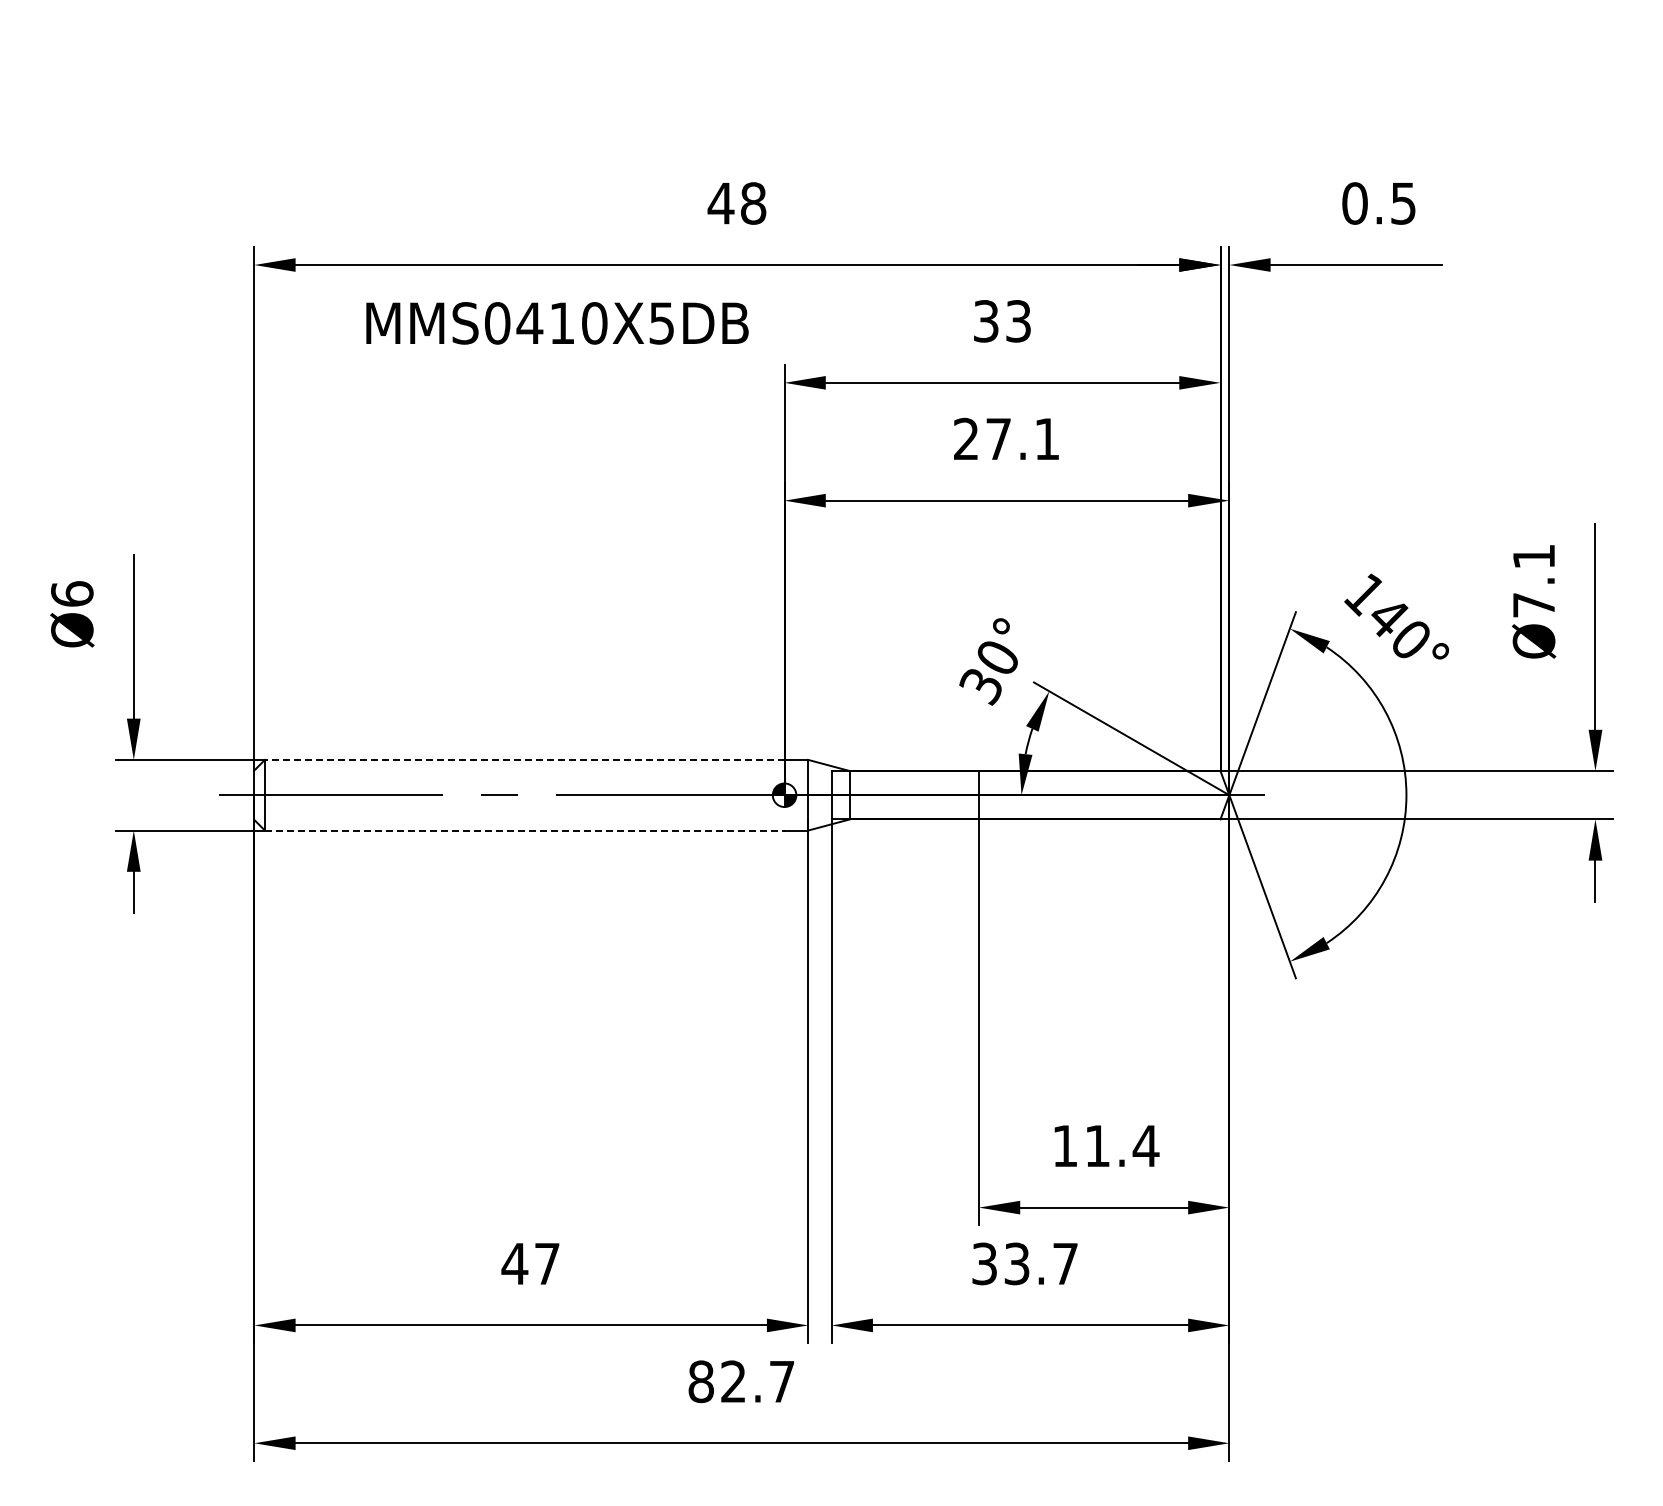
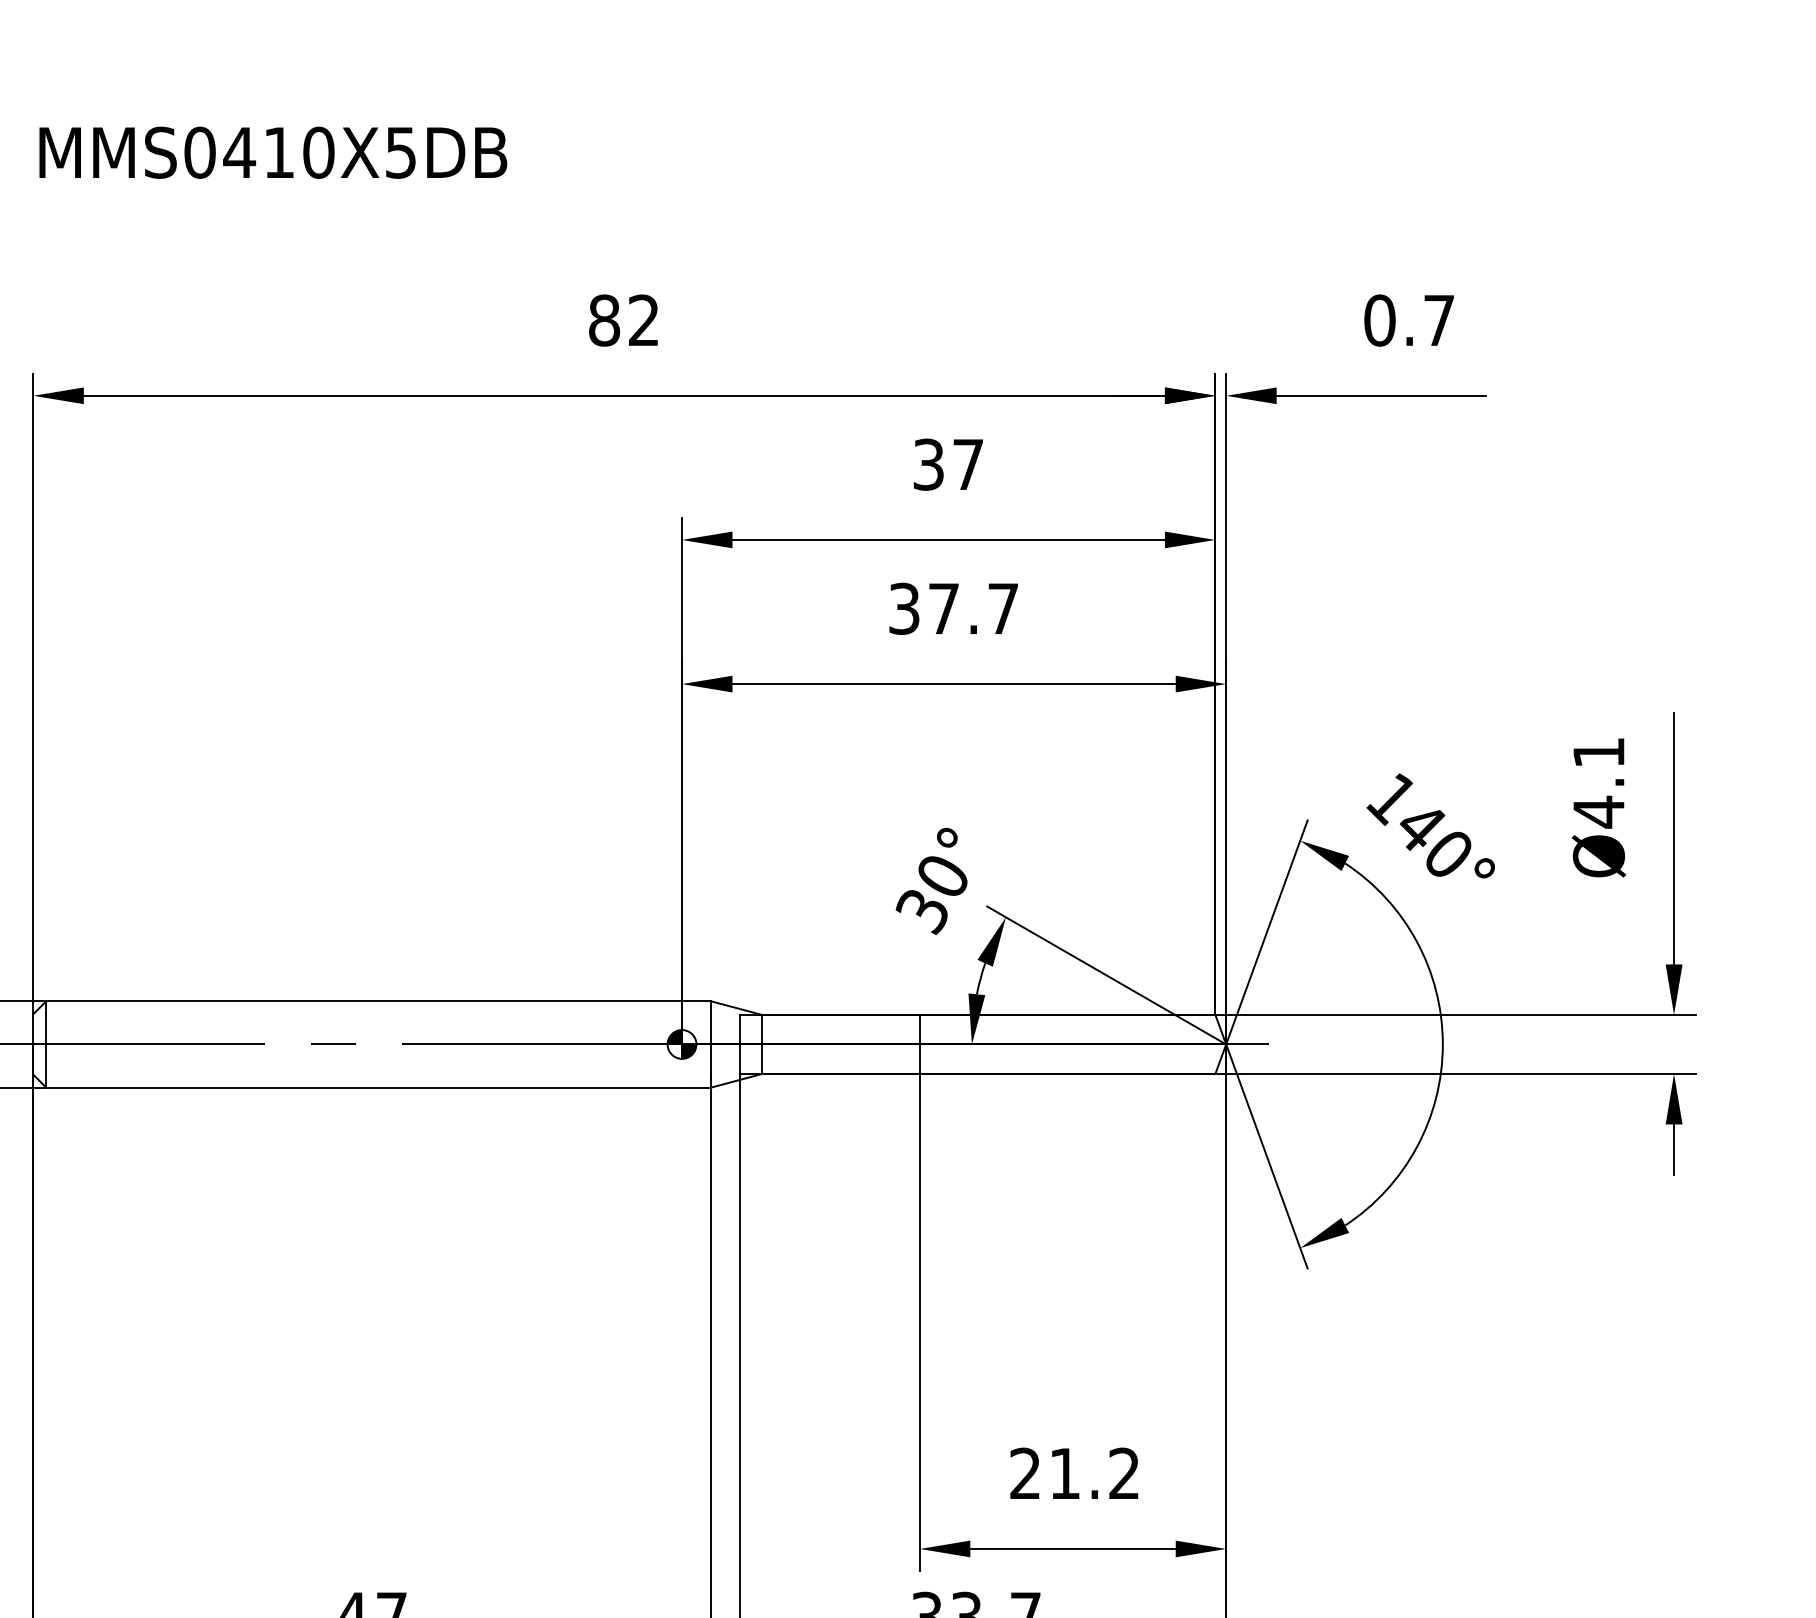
text: (736, 203) -> (623, 320), 48 -> 82
text: (1403, 203) -> (1439, 320), 0.5 -> 0.7
text: (1018, 321) -> (968, 464), 33 -> 37
text: (557, 323) -> (273, 152), moved
text: (1006, 439) -> (953, 609), 27.1 -> 37.7
text: (1533, 605) -> (1598, 812), Ø7.1 -> Ø4.1
line: (524, 759) -> (363, 1000), dashed -> solid
line: (524, 830) -> (363, 1087), dashed -> solid
text: (1106, 1145) -> (1075, 1472), 11.4 -> 21.2

